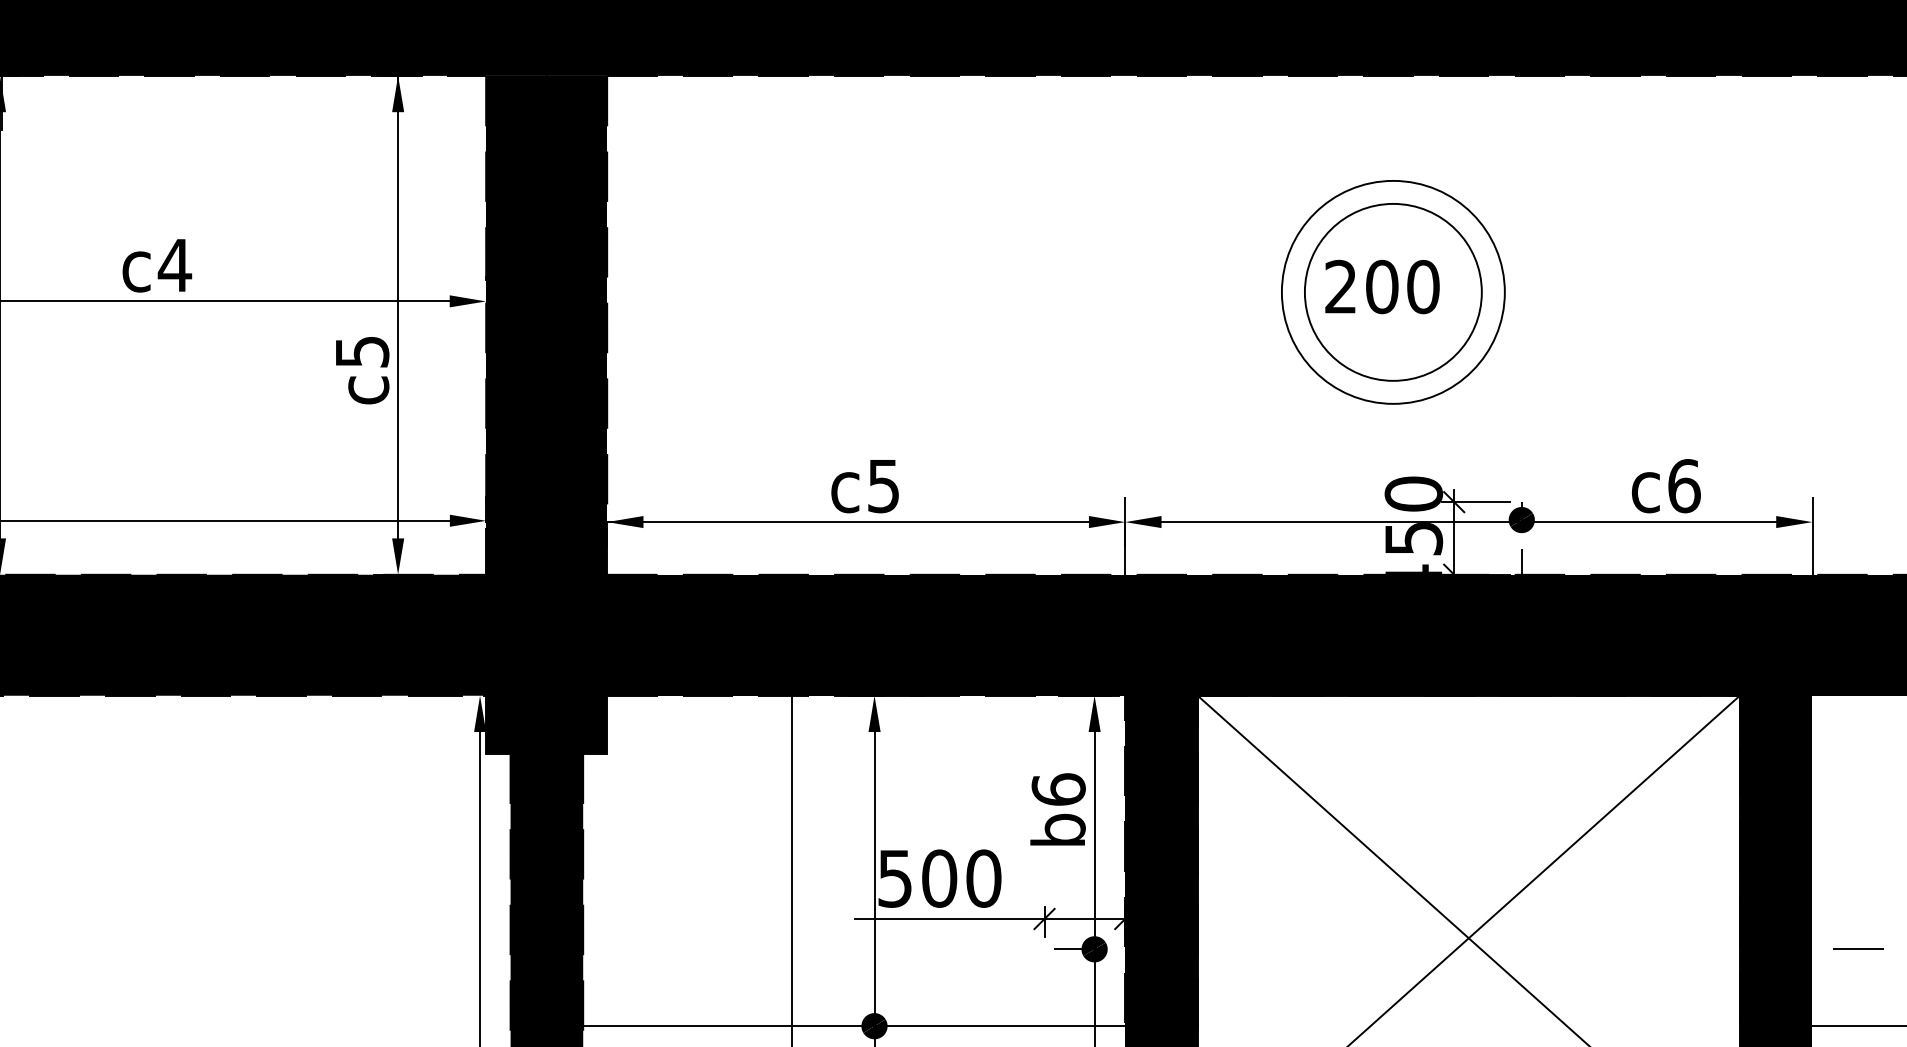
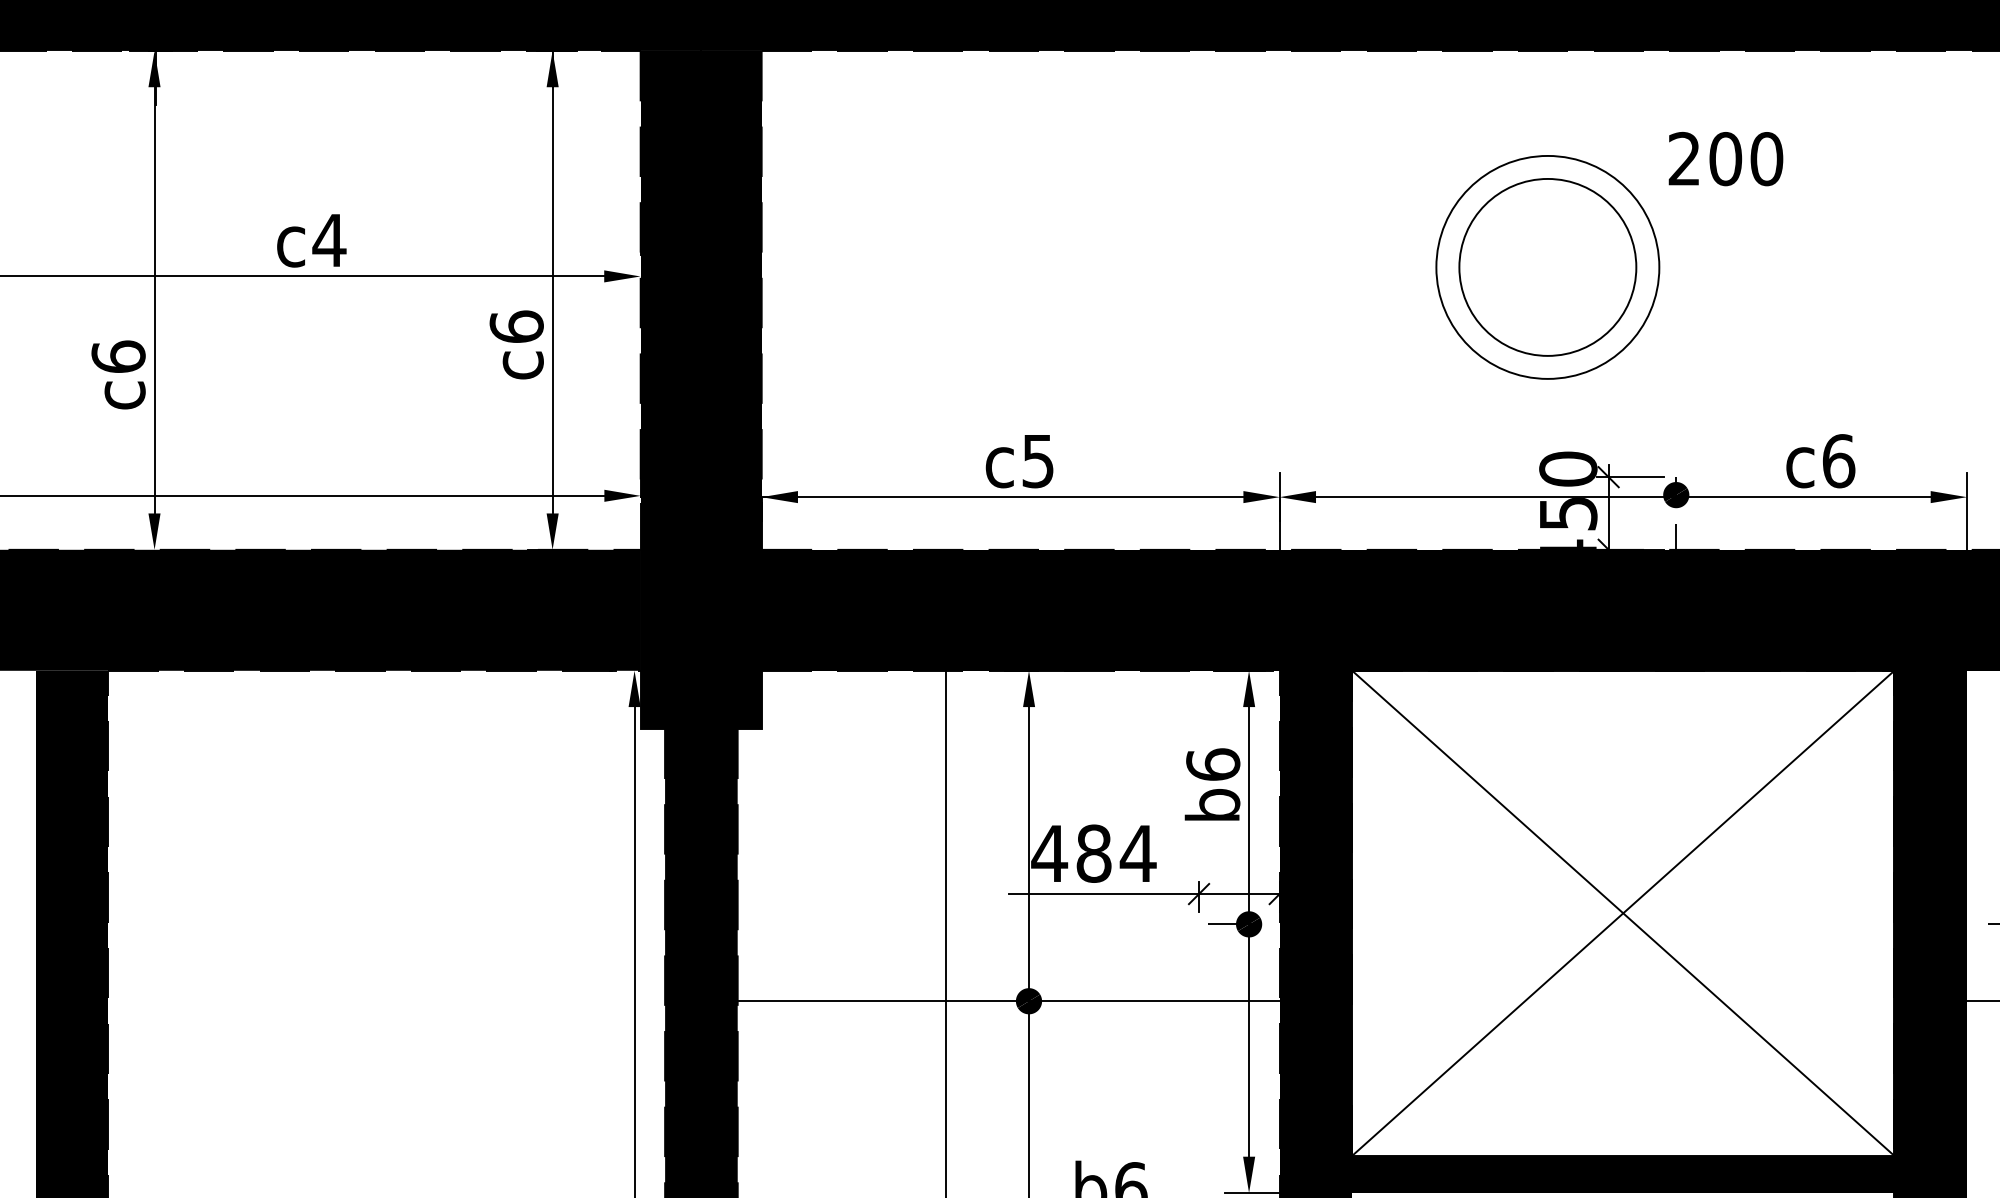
text: (1382, 287) -> (1725, 159), moved
text: (362, 351) -> (516, 326), c5 -> c6
text: (939, 878) -> (1093, 853), 500 -> 484

